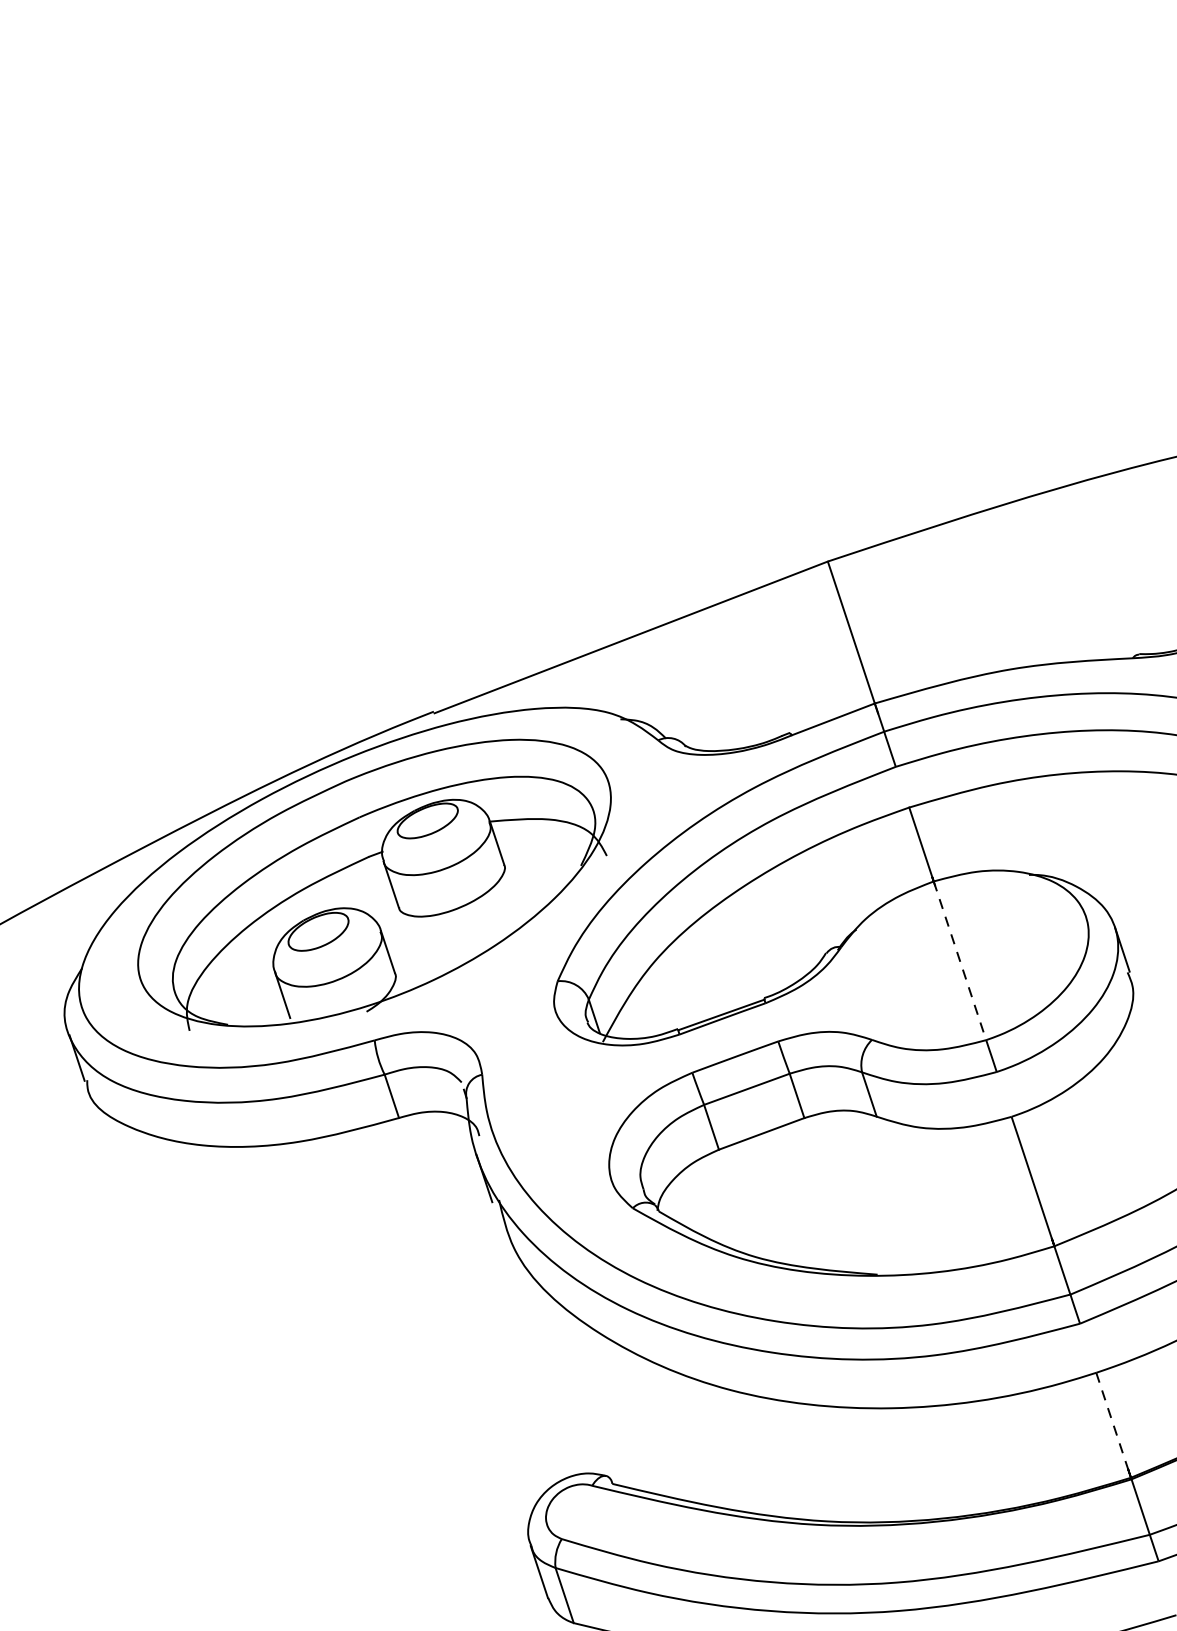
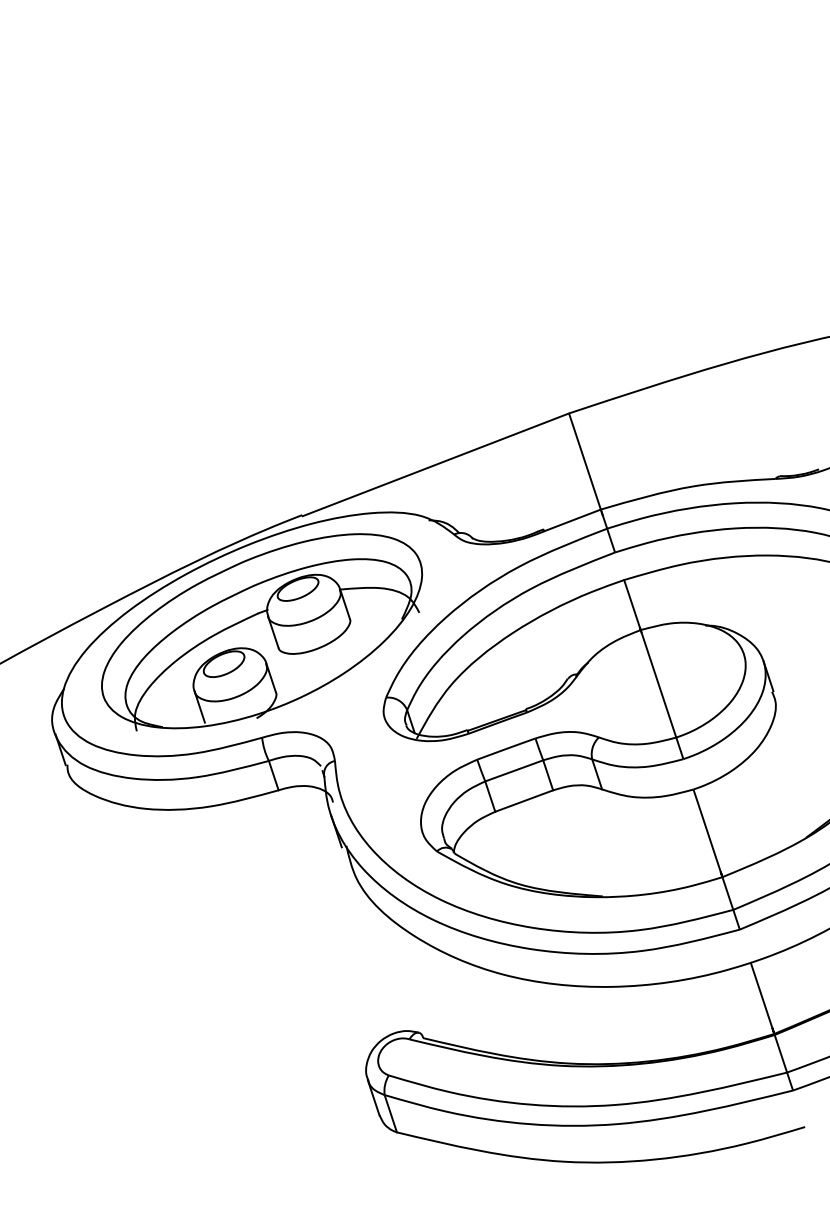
line: (959, 960) -> (658, 683), dashed -> solid
line: (1113, 1425) -> (762, 998), dashed -> solid

